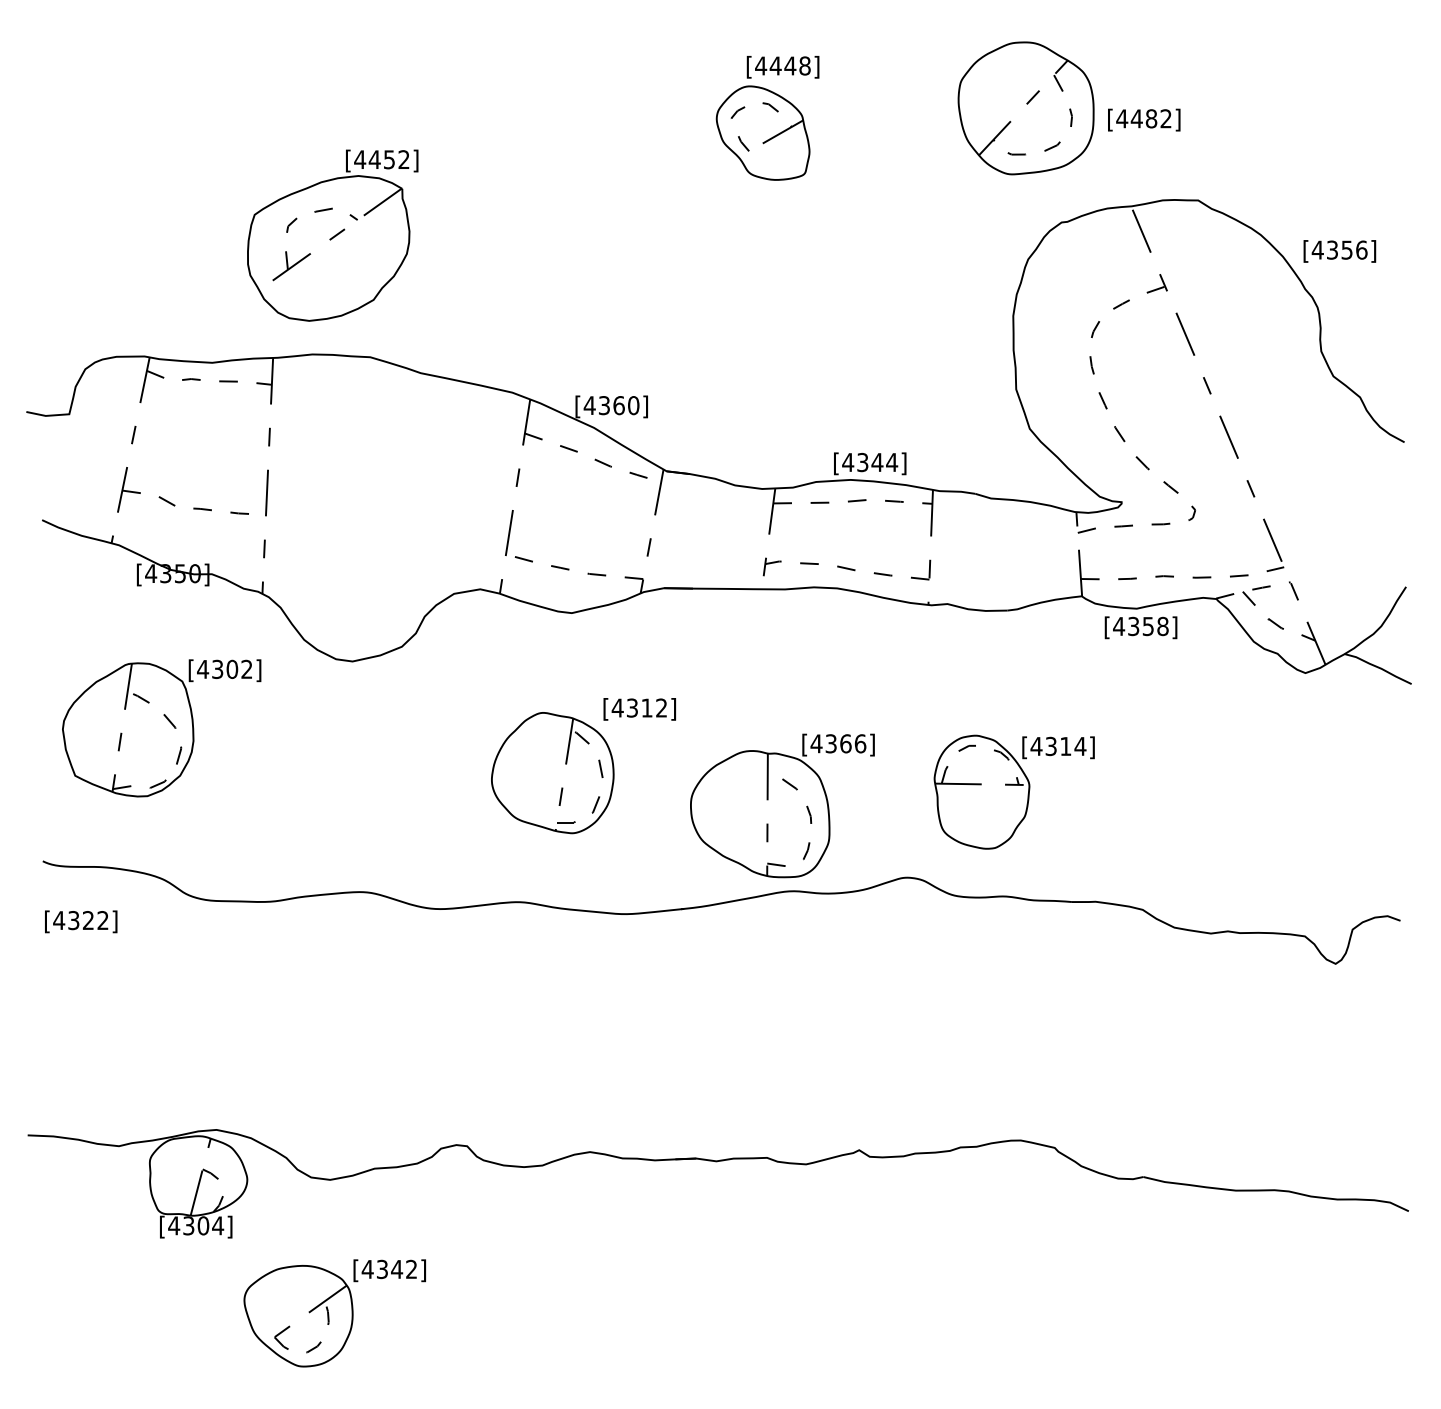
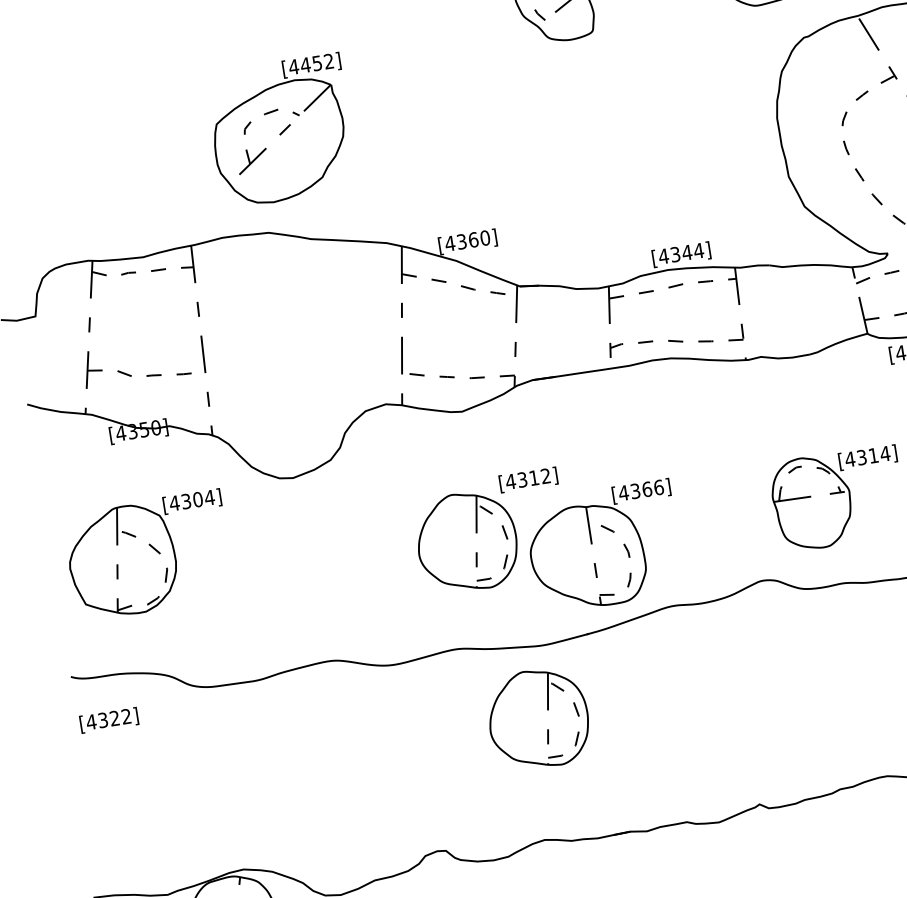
part: (332, 235) -> (281, 131), moved
text: (246, 668) -> (209, 497), [4302] -> [4304]
part: (782, 805) -> (604, 546), moved
part: (605, 1003) -> (538, 719), added

